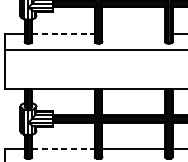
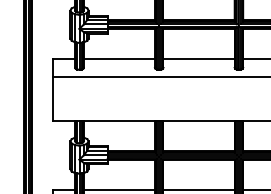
line: (63, 33) -> (119, 58), dashed -> solid
line: (133, 33) -> (198, 58), added
line: (63, 149) -> (119, 189), dashed -> solid

